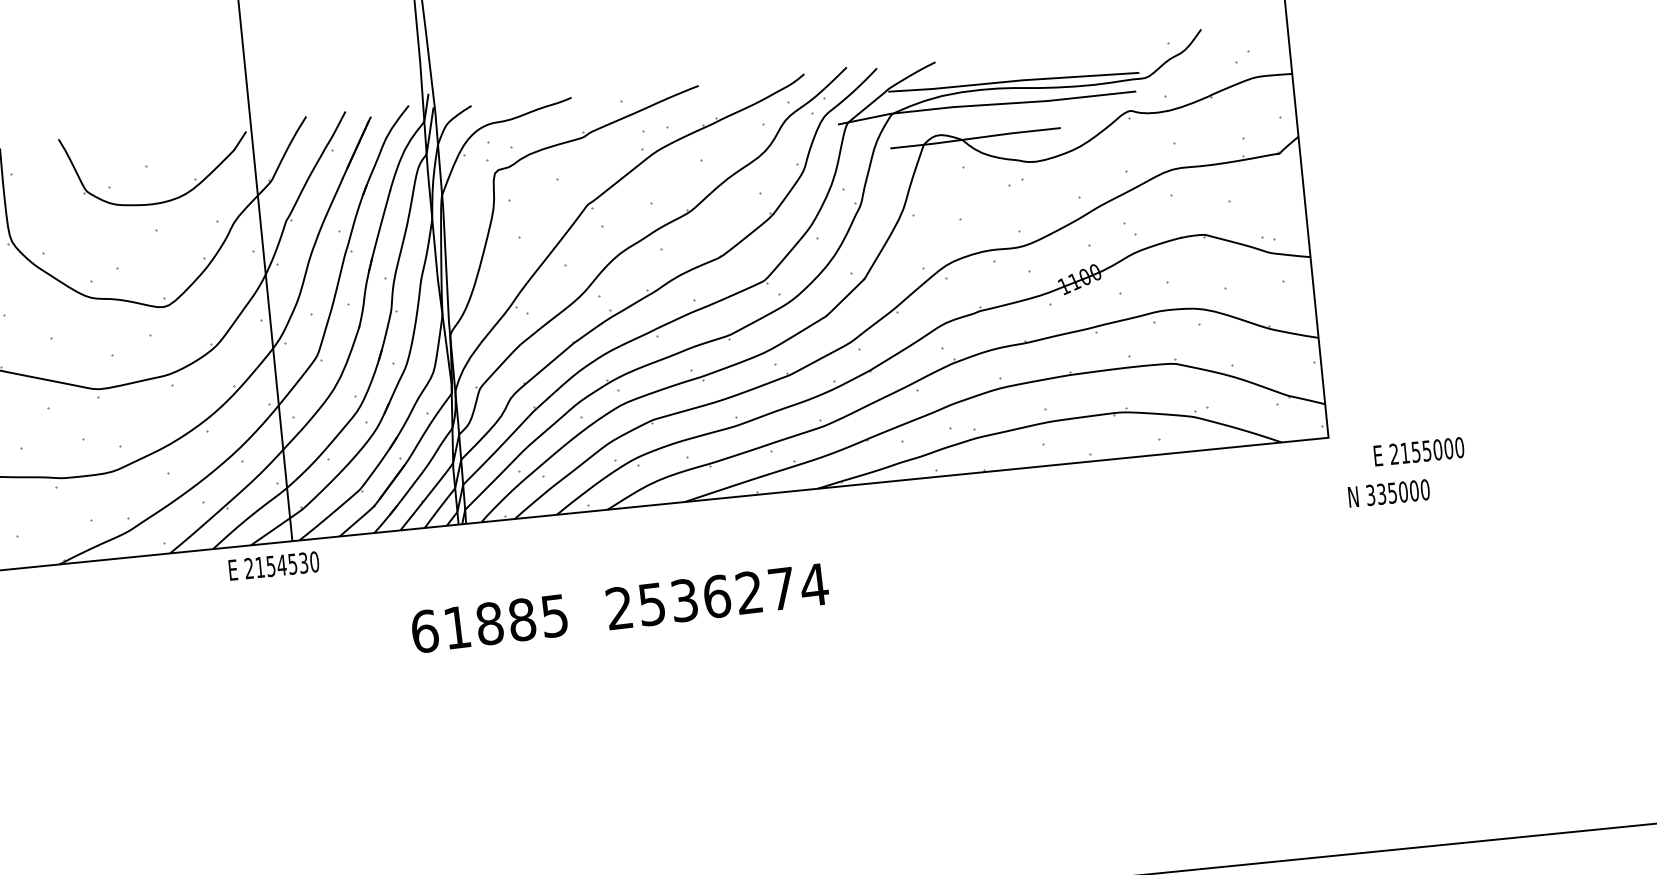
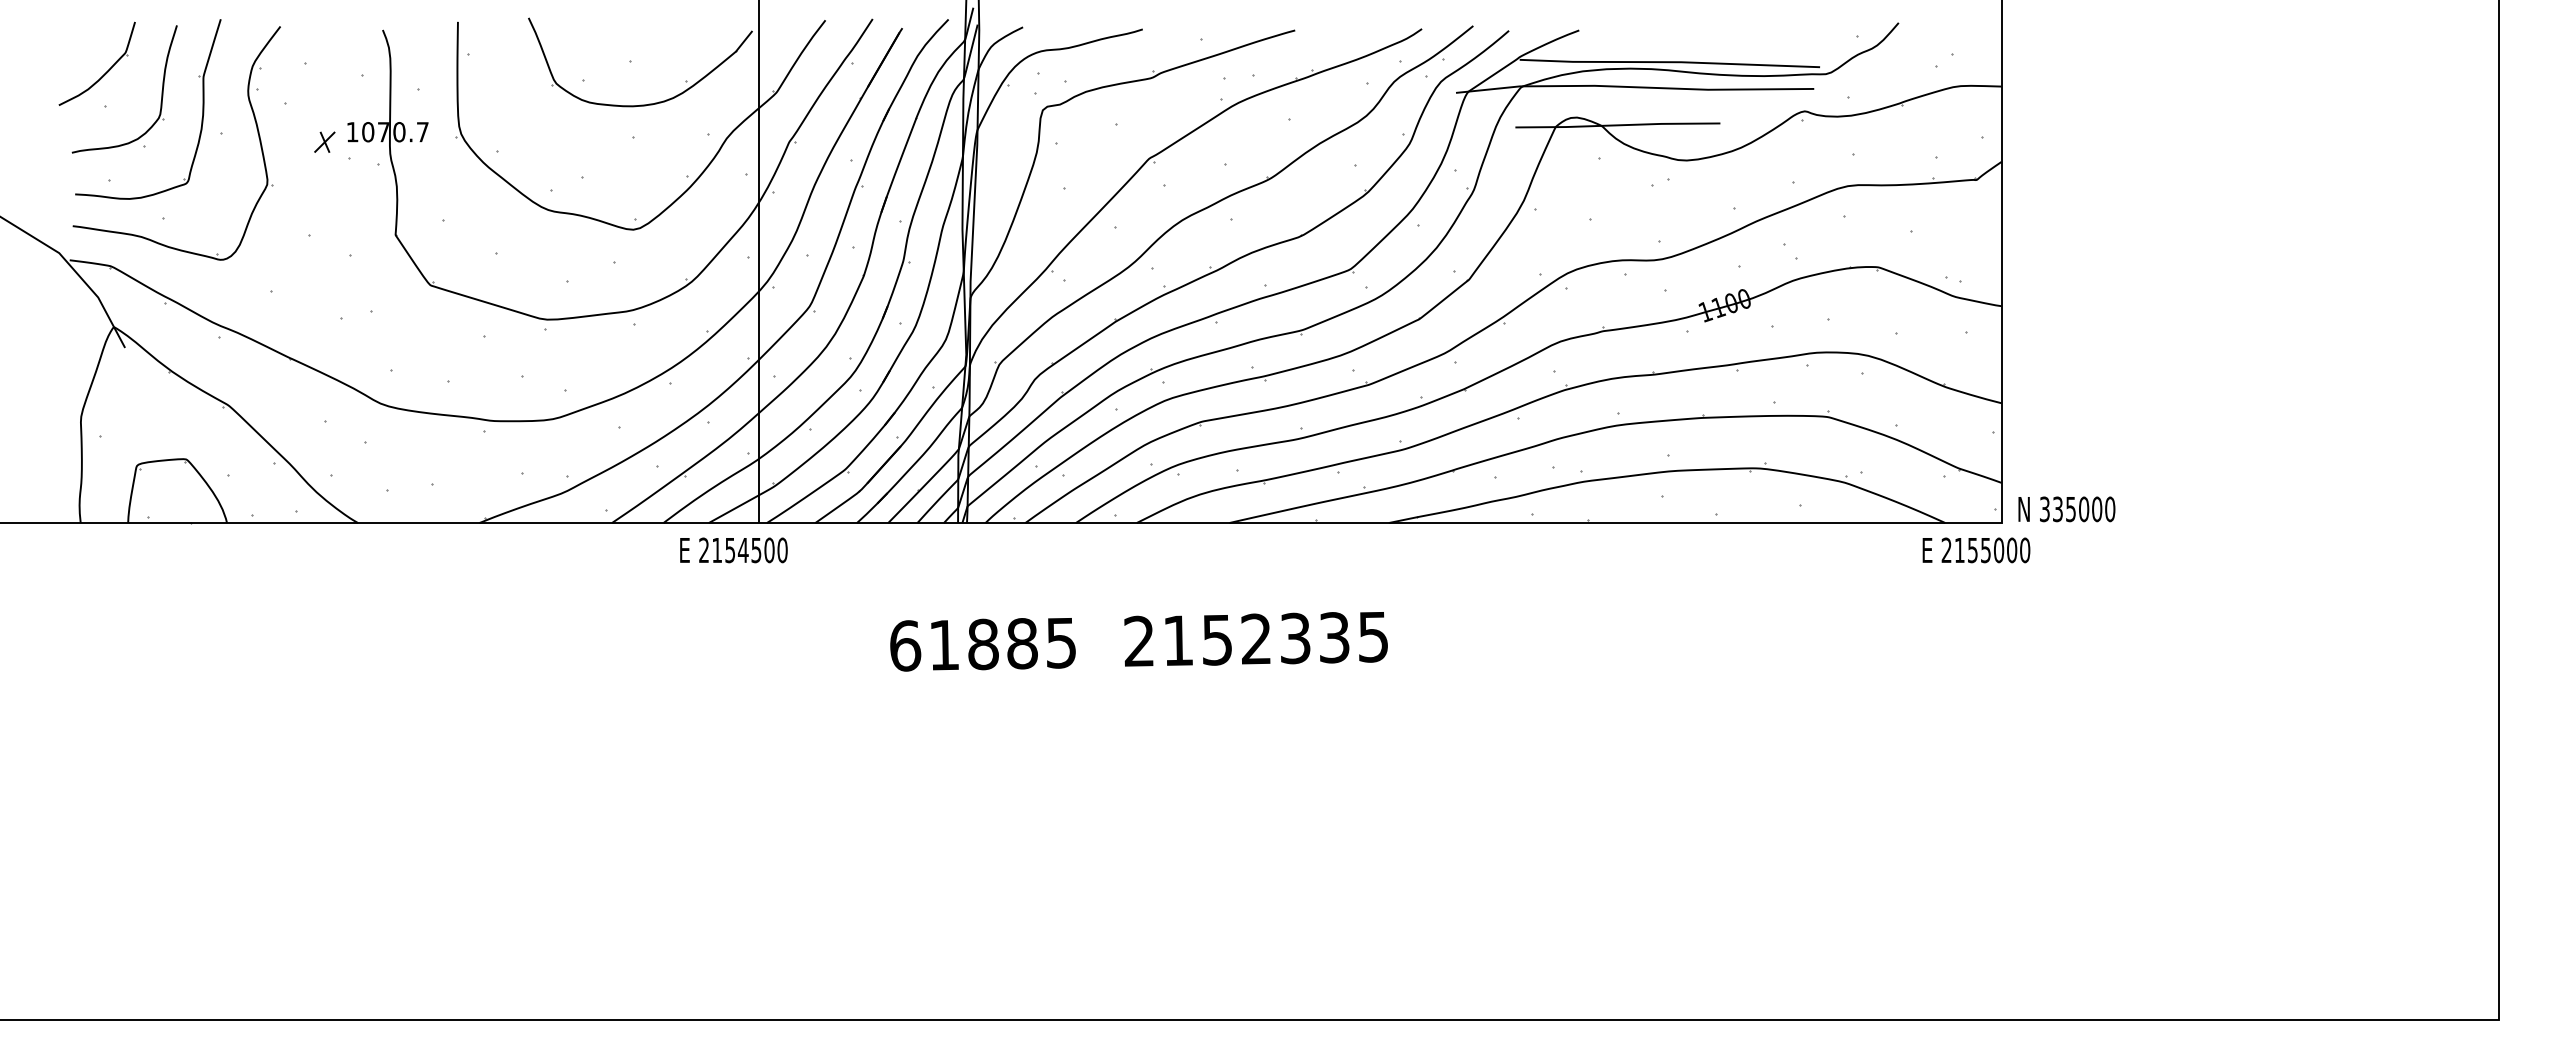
text: (1419, 451) -> (1976, 550), moved
text: (1388, 493) -> (2066, 509), moved
text: (303, 563) -> (769, 550), 2154530 -> 2154500
text: (733, 595) -> (1276, 639), 2536274 -> 2152335

